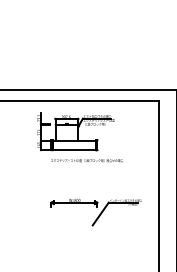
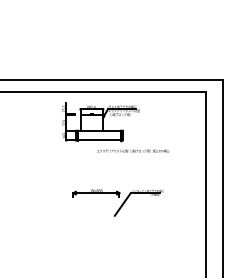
part: (75, 132) -> (100, 122), moved
part: (95, 212) -> (117, 202), moved

